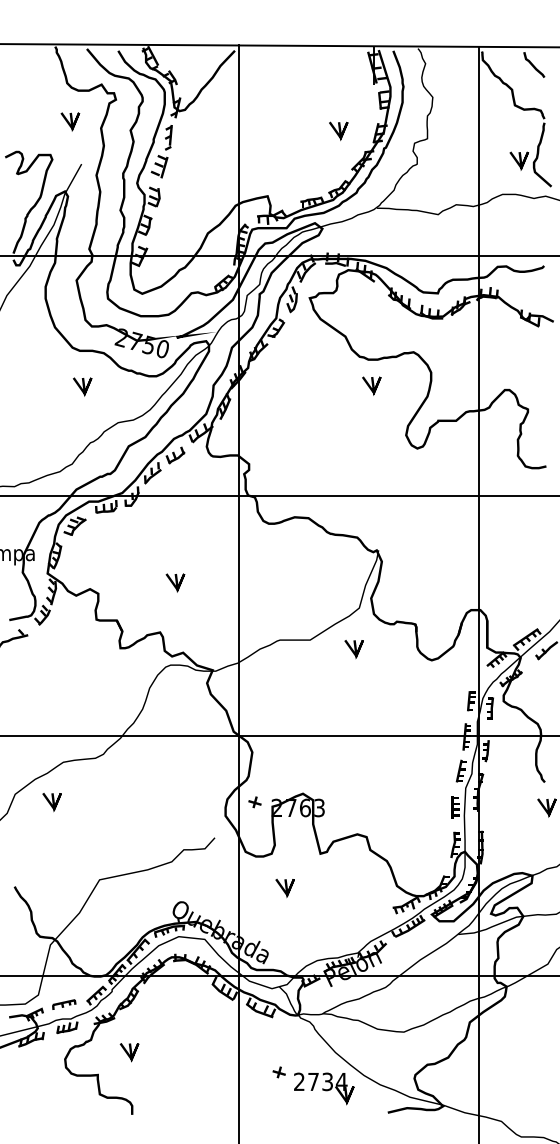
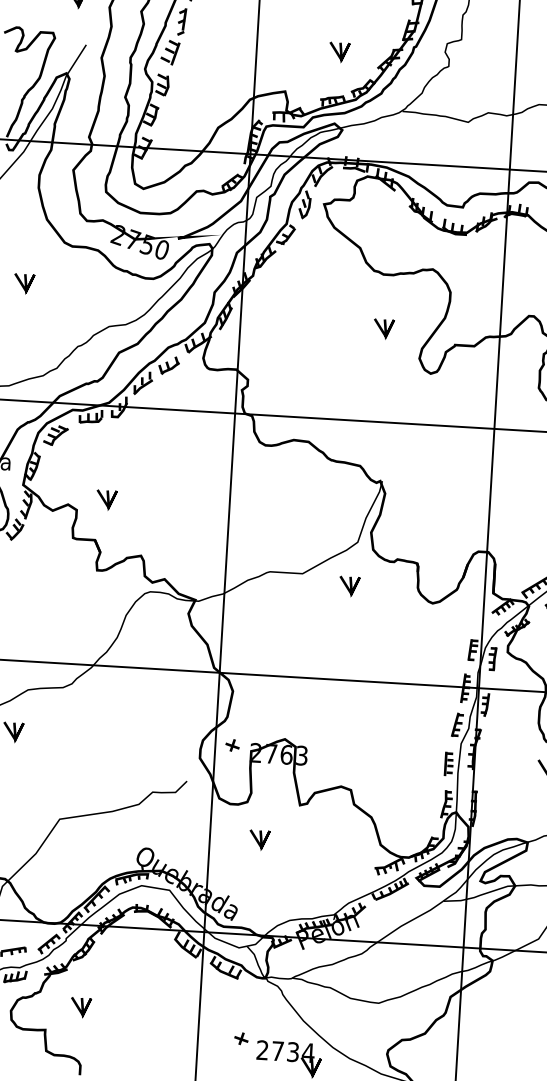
line: (338, 129) -> (339, 50), moved
line: (370, 385) -> (382, 328), moved
line: (82, 386) -> (24, 283), moved
line: (175, 582) -> (106, 499), moved

